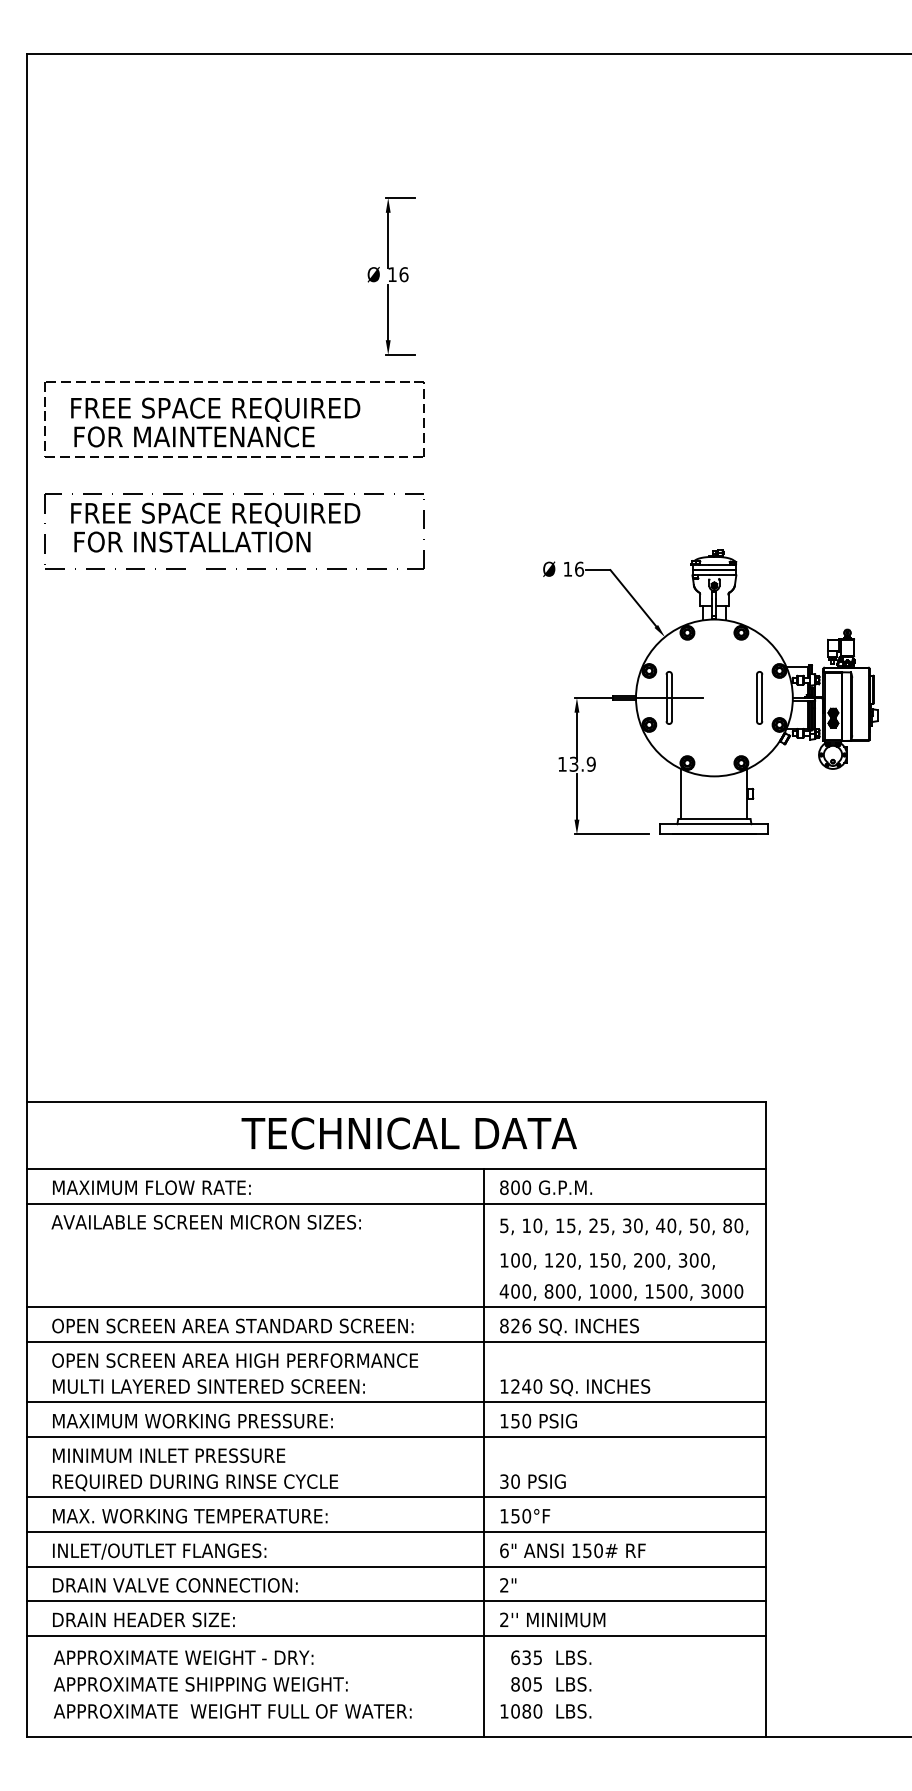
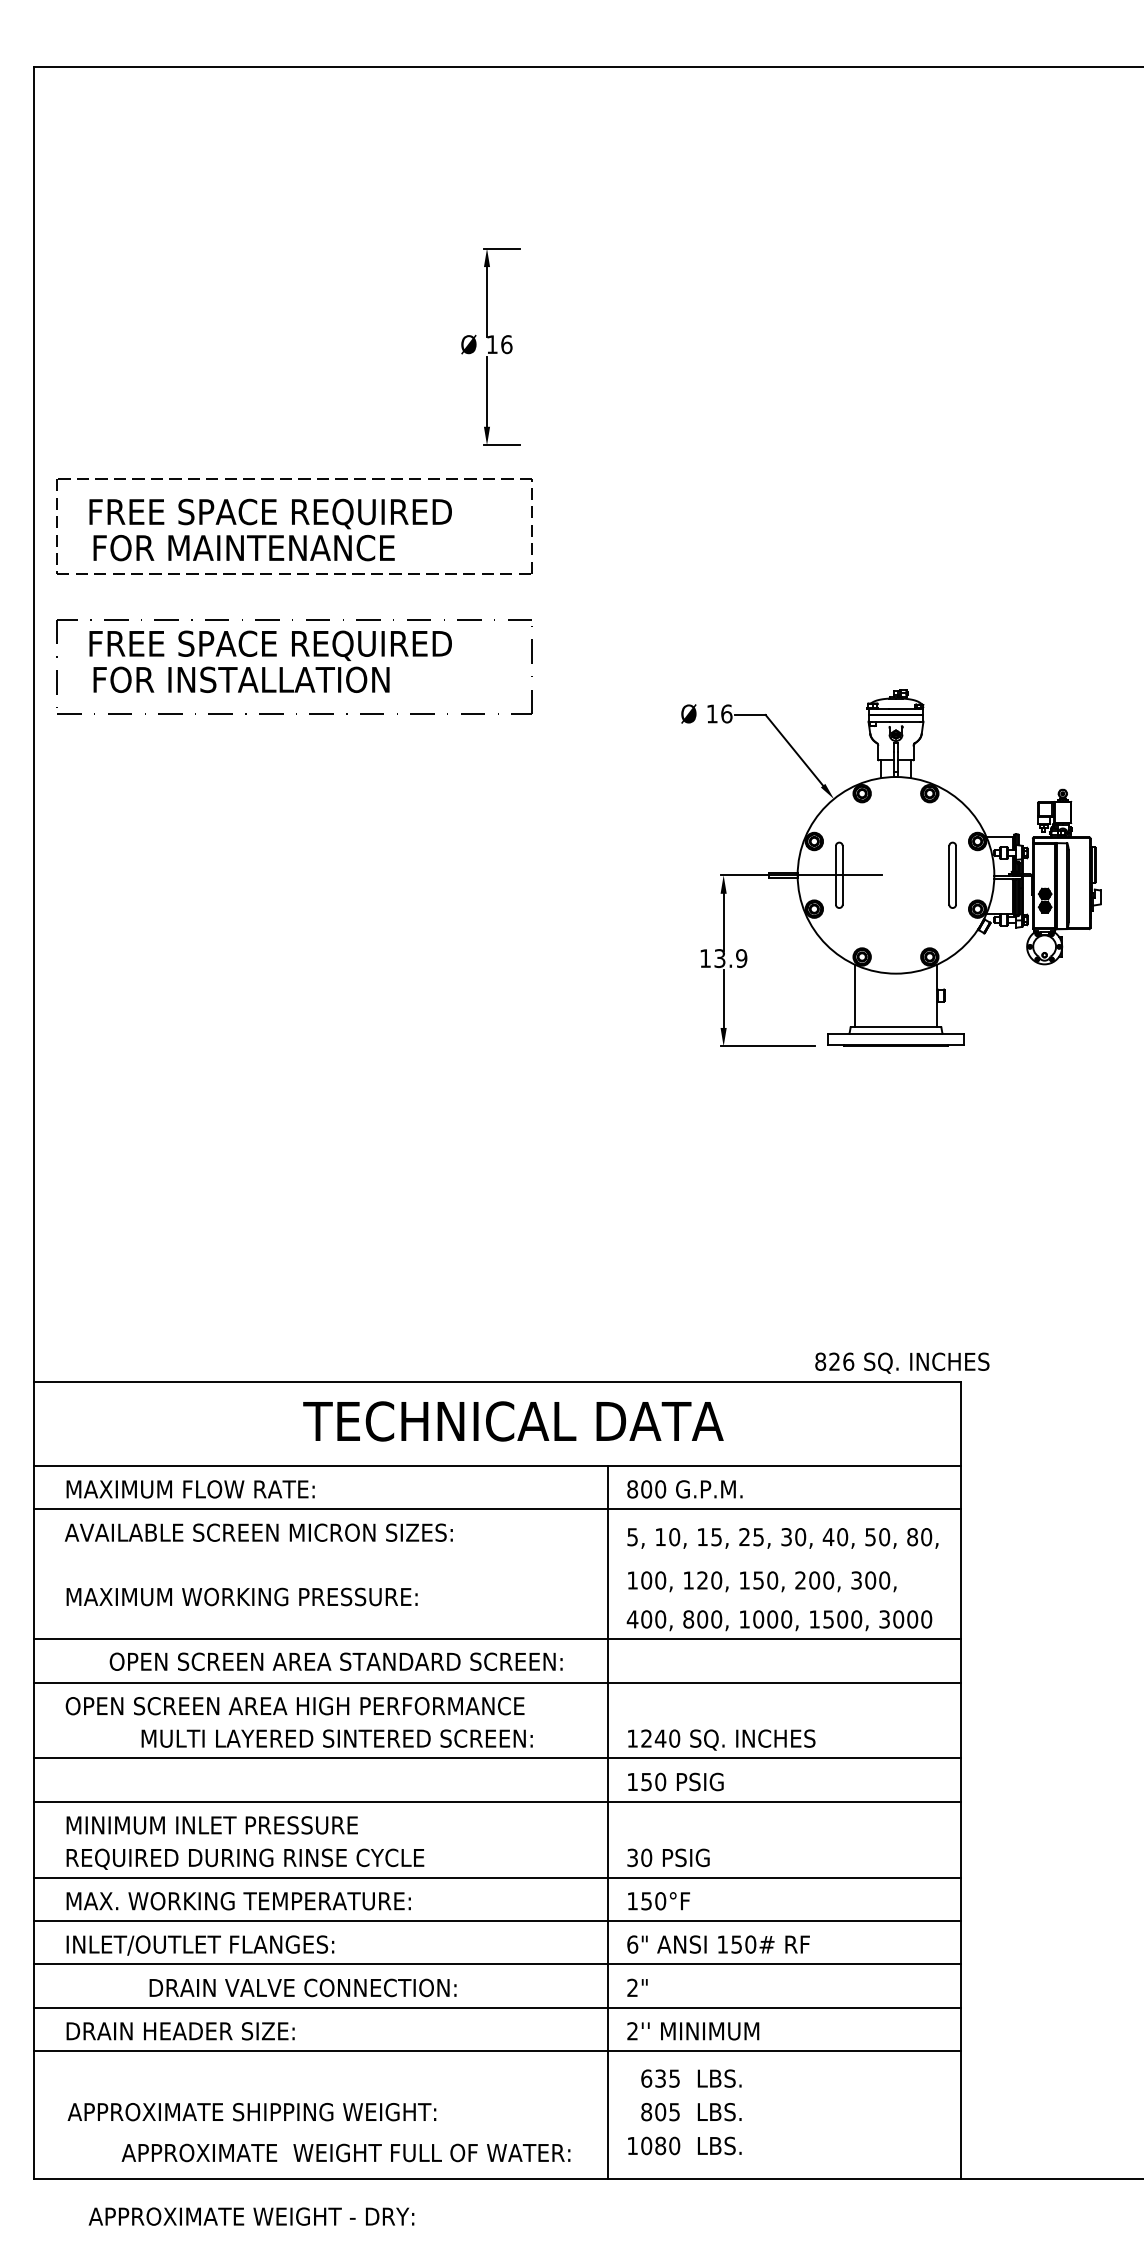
text: (232, 1325) -> (335, 1661), moved
text: (569, 1326) -> (902, 1362), moved
text: (208, 1386) -> (336, 1738), moved
text: (192, 1420) -> (241, 1596), moved
text: (174, 1585) -> (302, 1987), moved
text: (183, 1657) -> (251, 2216), moved
text: (232, 1711) -> (345, 2152), moved

